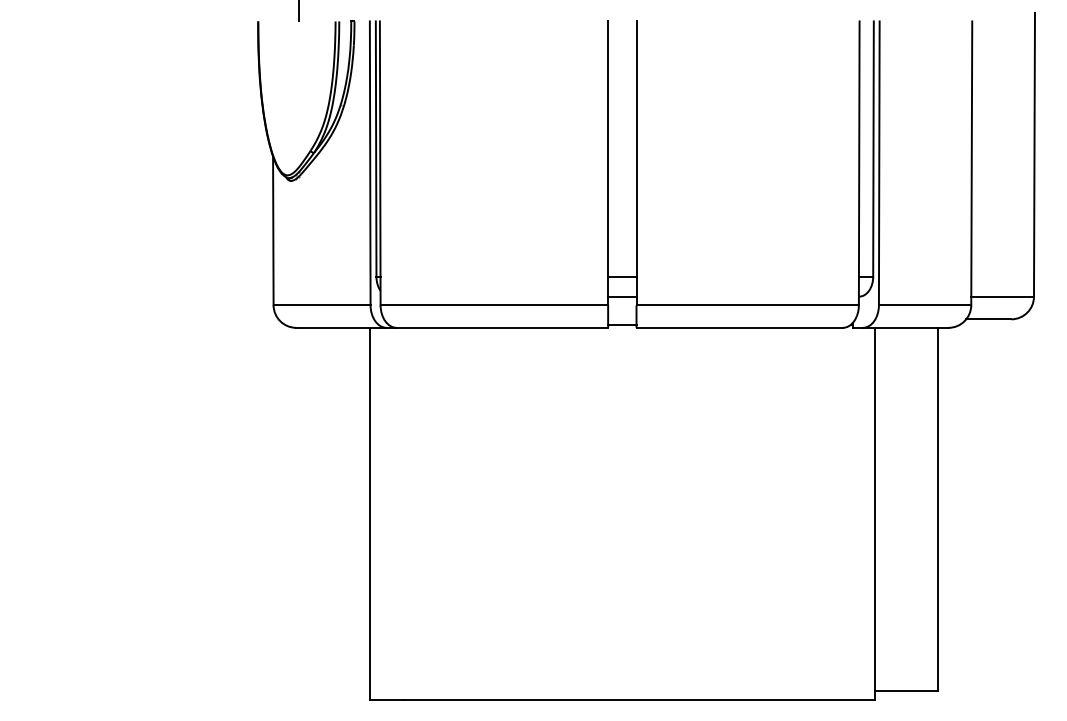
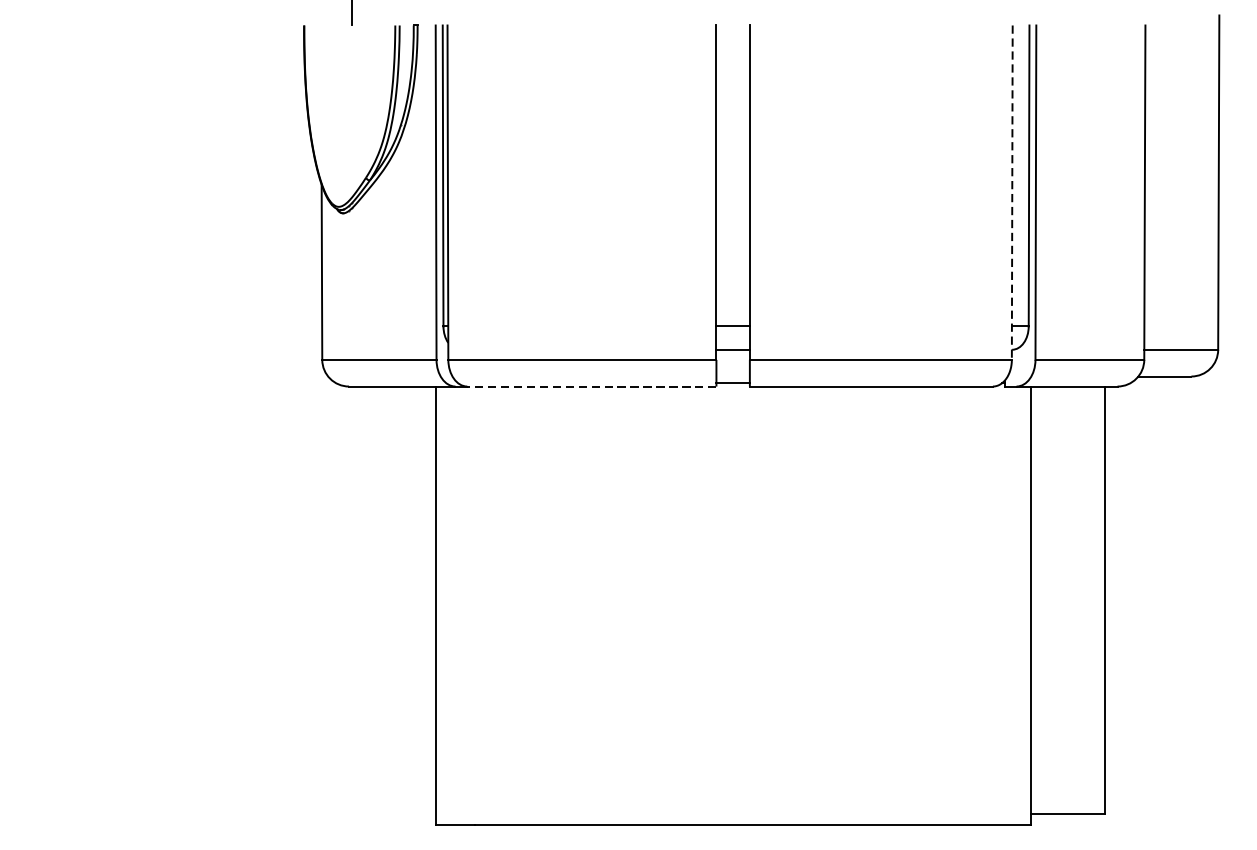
line: (859, 163) -> (1012, 192), solid -> dashed
line: (502, 327) -> (591, 386), solid -> dashed

